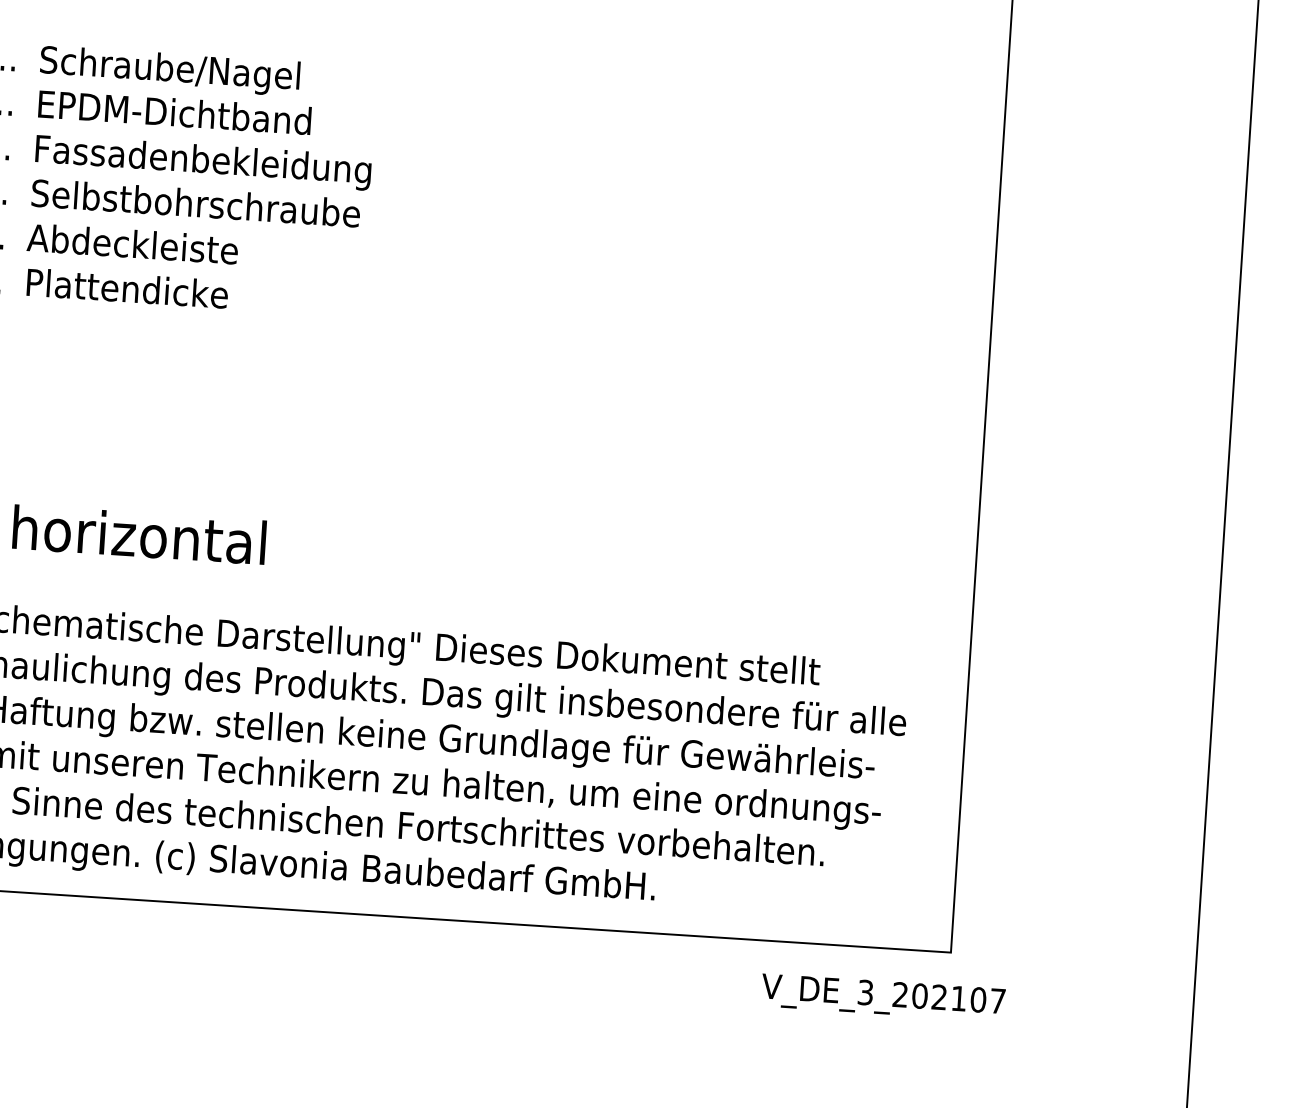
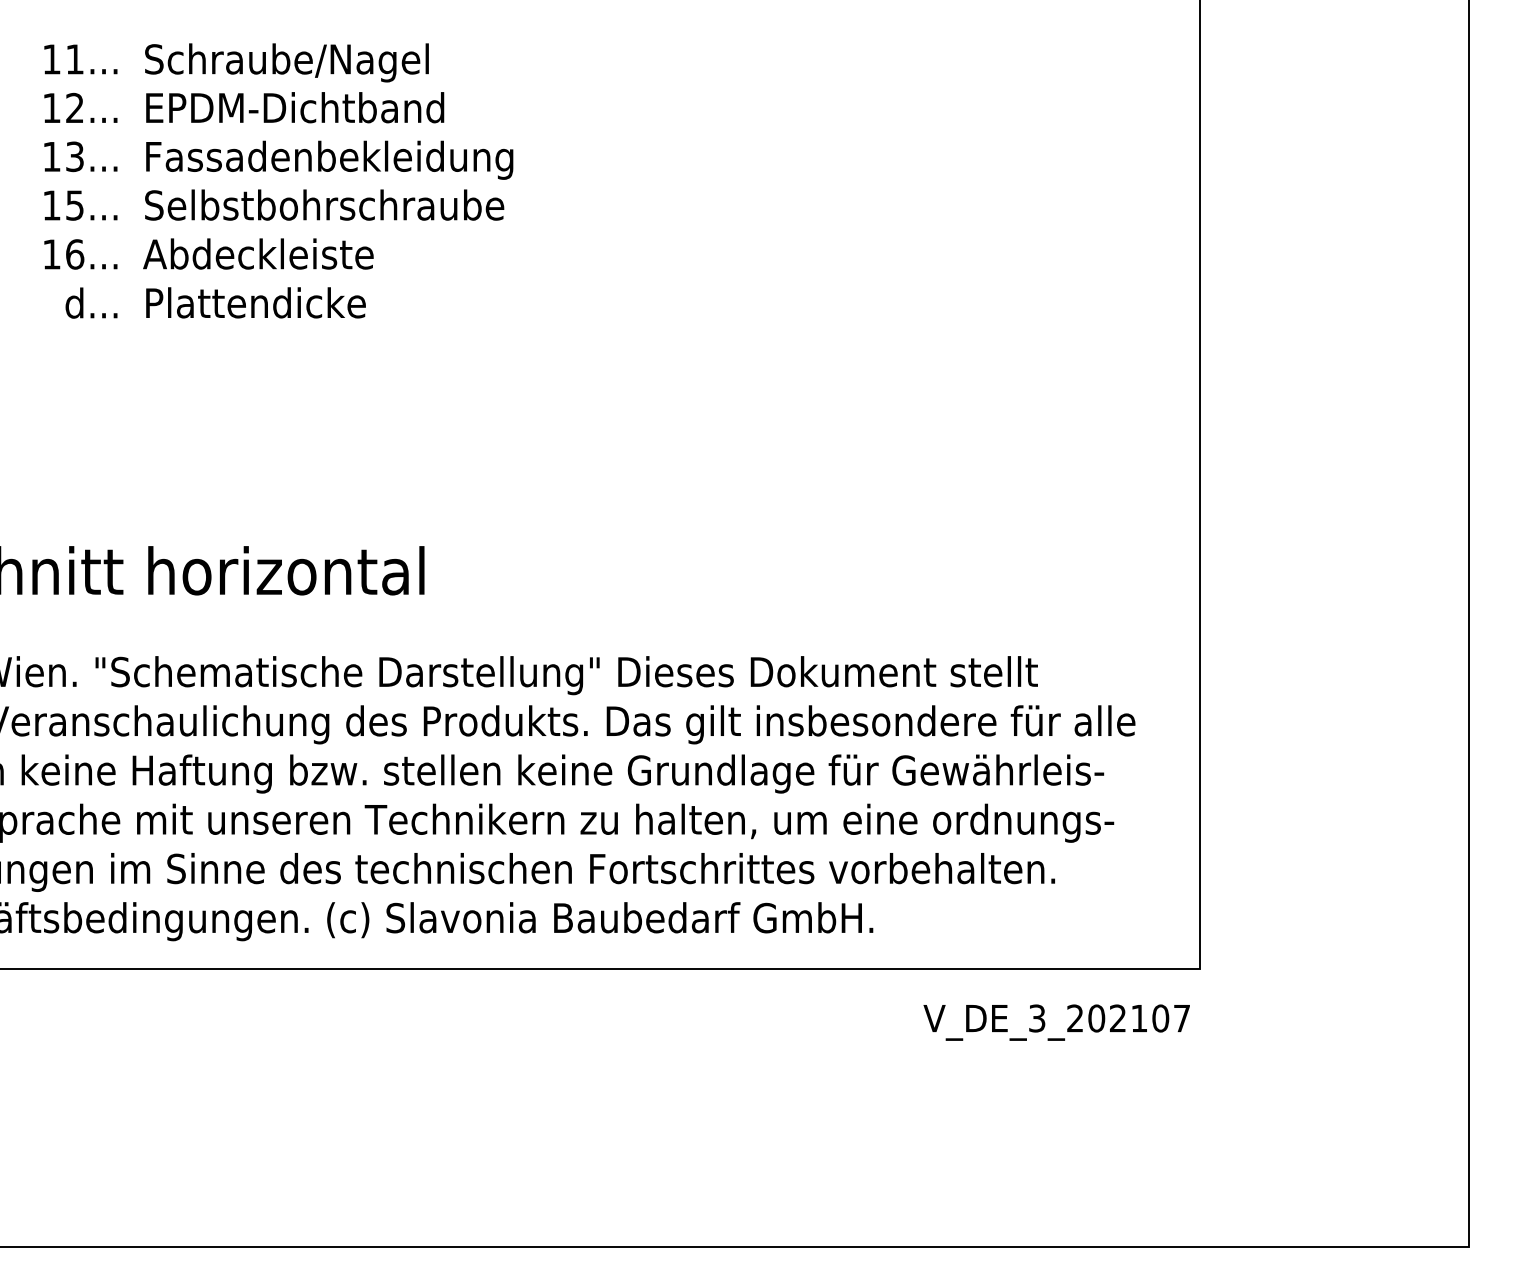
text: (883, 997) -> (1056, 1022), moved

